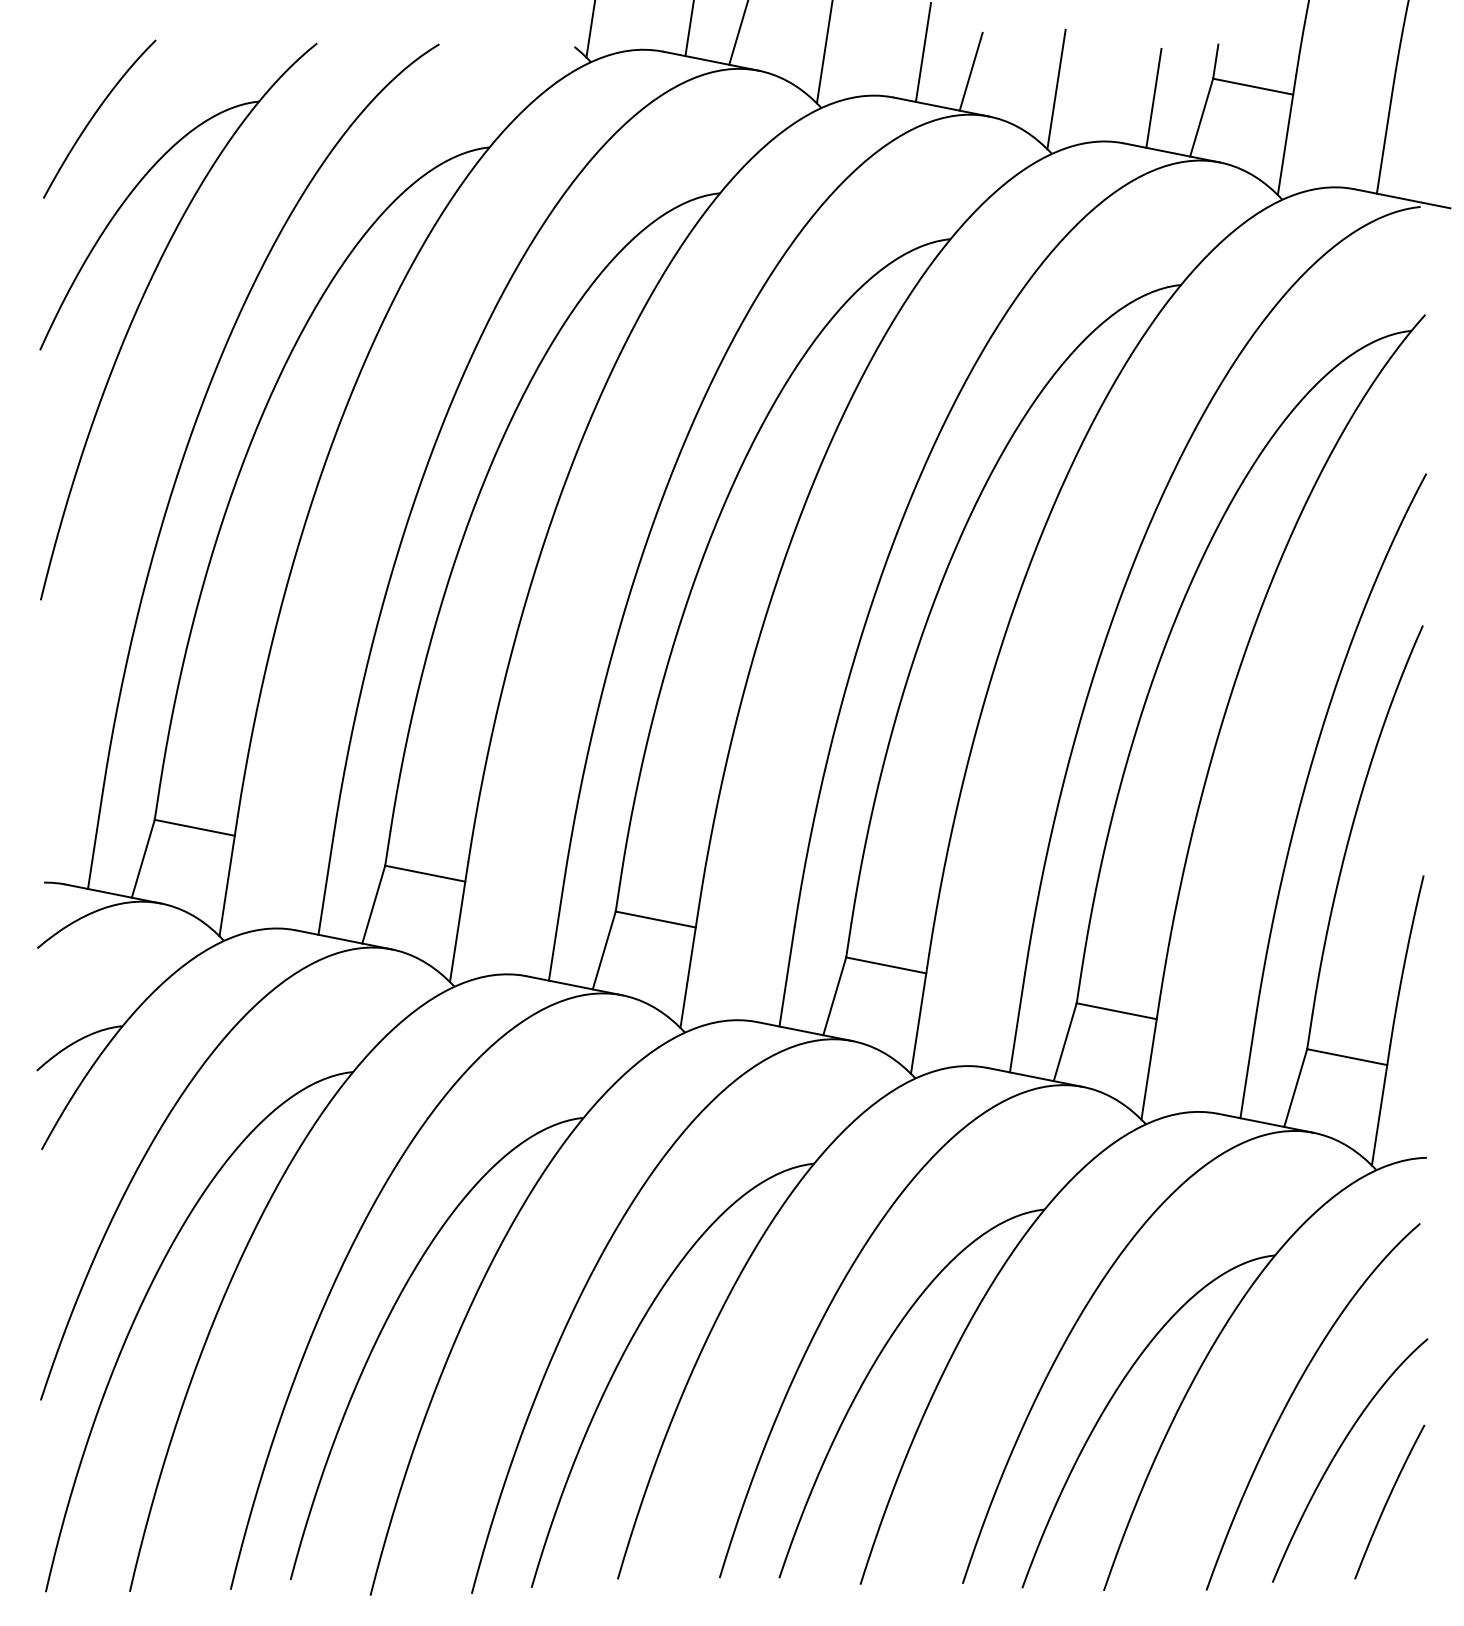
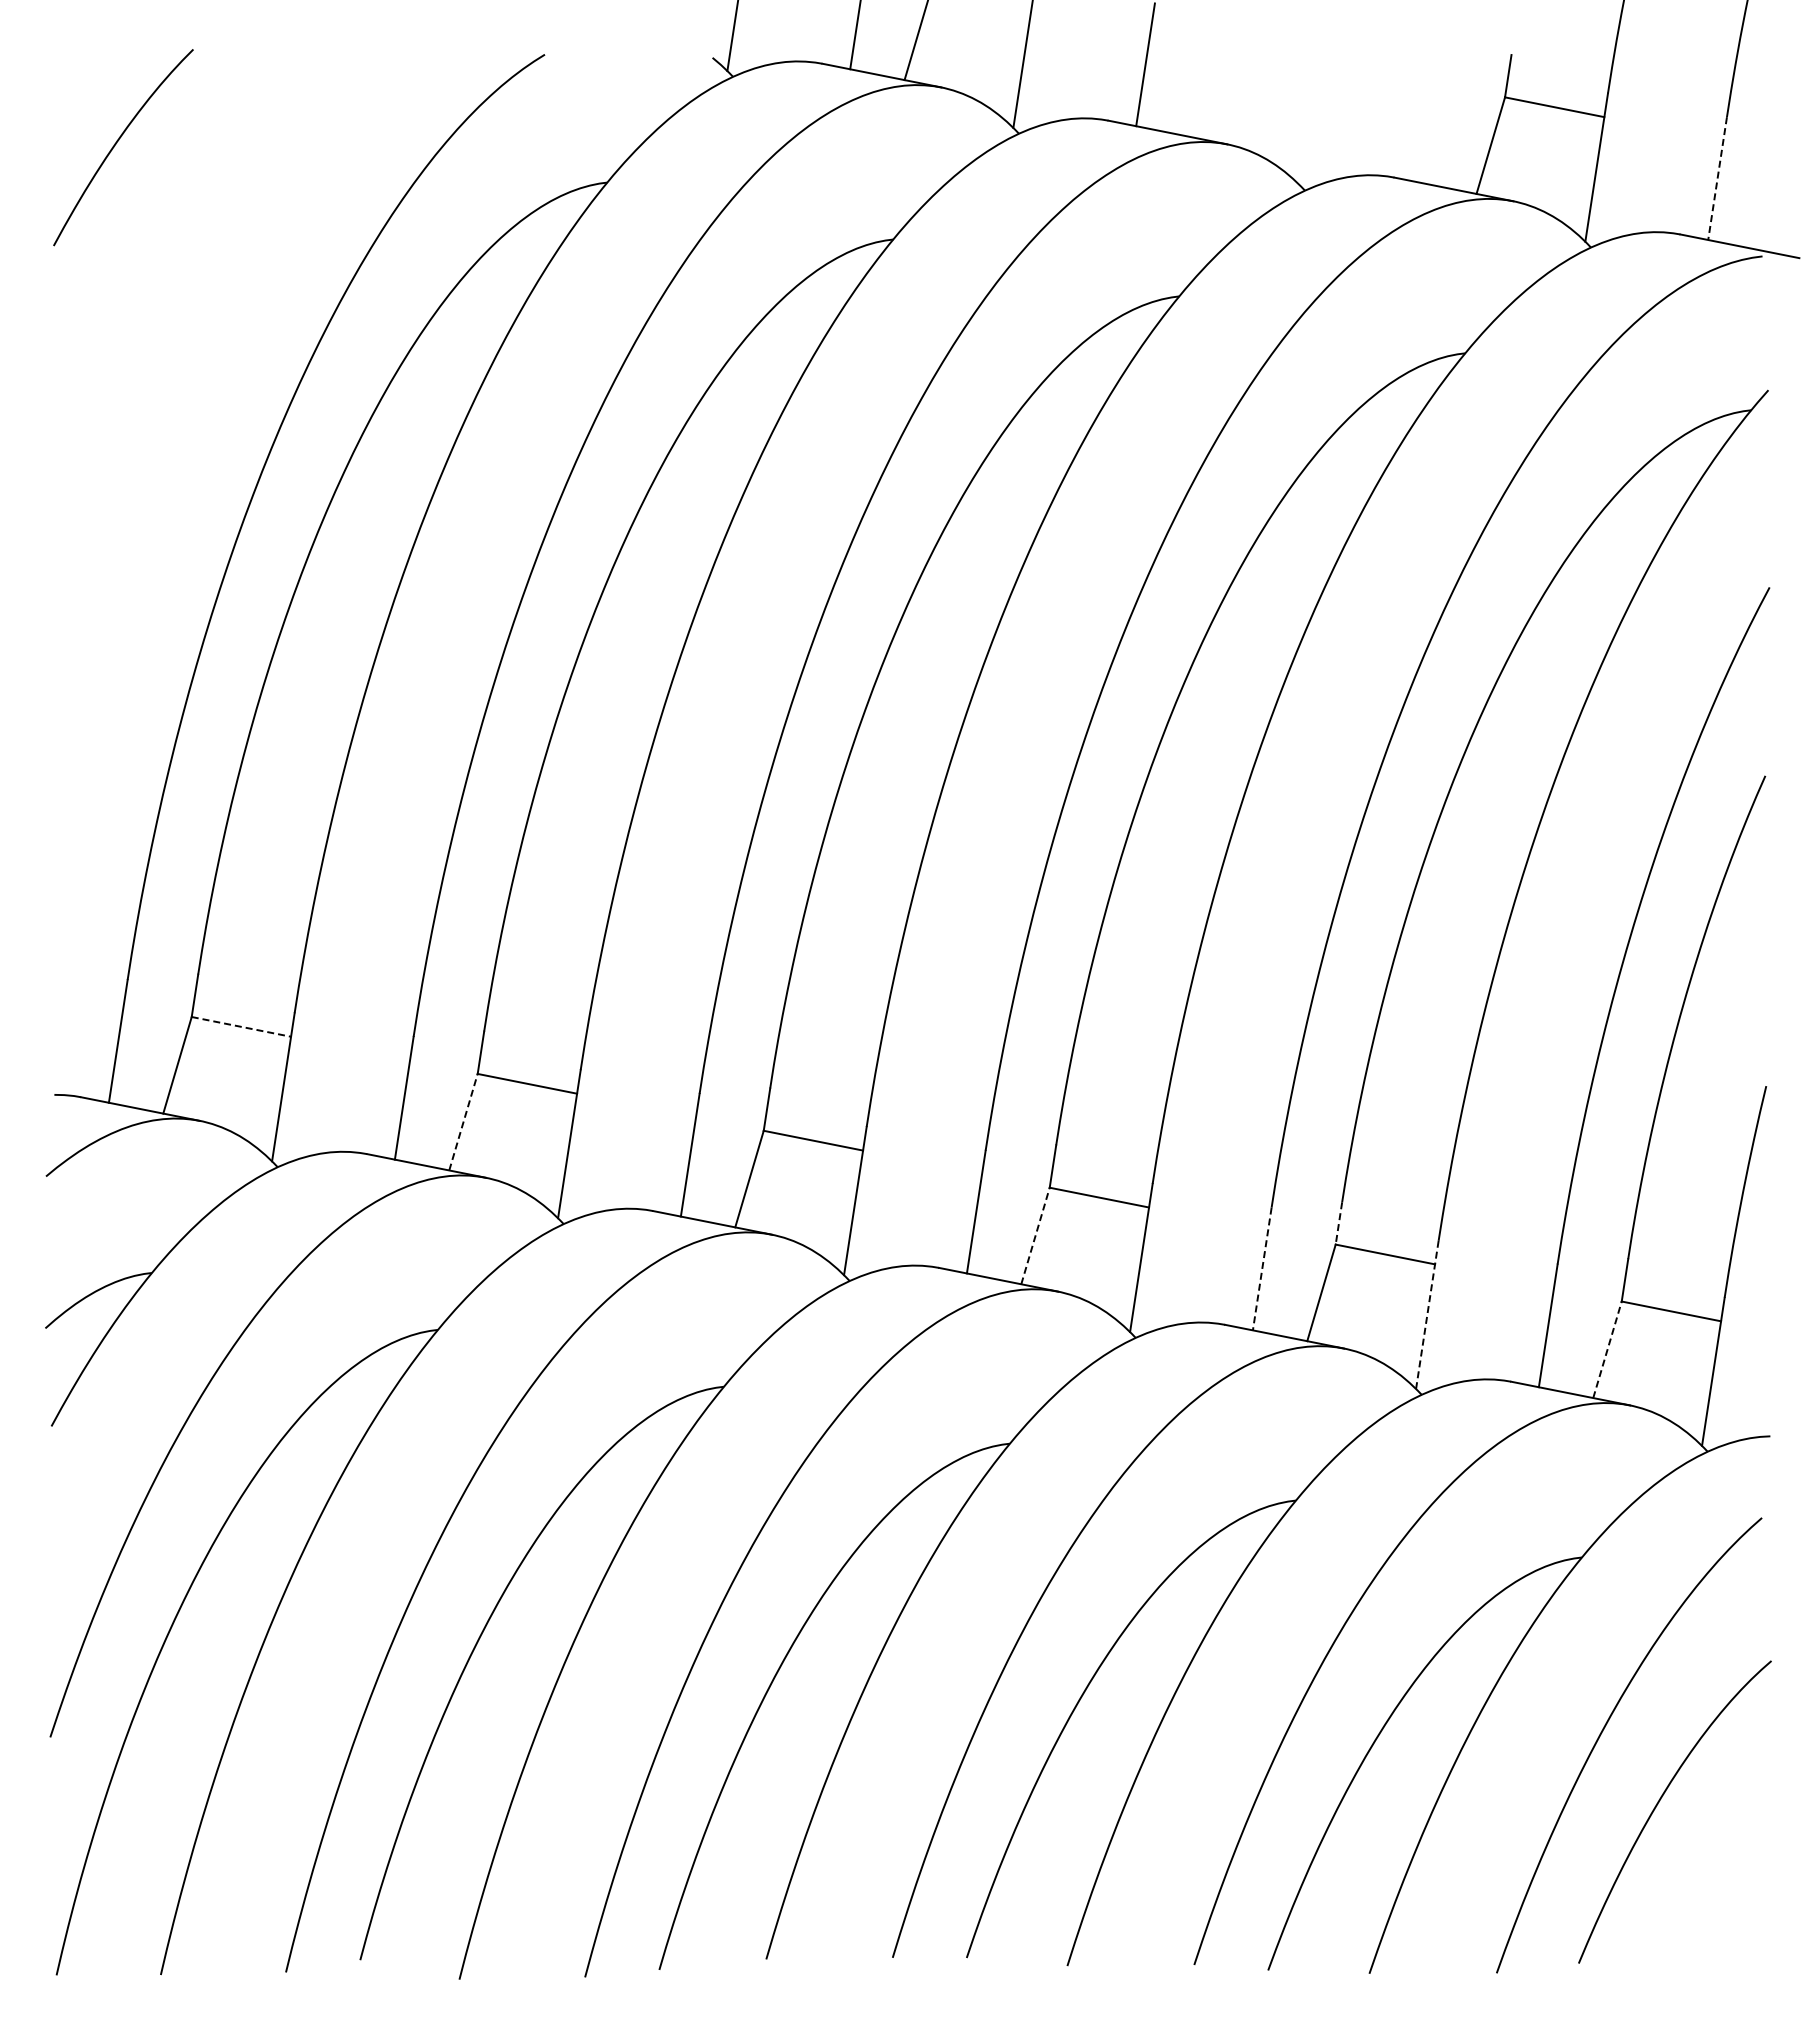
line: (970, 71) -> (1204, 88), removed
line: (1056, 89) -> (1310, 110), removed
line: (1153, 98) -> (1431, 121), removed
line: (1384, 144) -> (1717, 179), solid -> dashed
part: (140, 303) -> (174, 376), removed
line: (194, 827) -> (241, 1026), solid -> dashed
line: (373, 904) -> (463, 1121), solid -> dashed
line: (1078, 986) -> (1338, 1223), solid -> dashed
line: (834, 995) -> (1035, 1235), solid -> dashed
line: (1017, 1023) -> (1262, 1269), solid -> dashed
line: (1150, 1059) -> (1427, 1314), solid -> dashed
line: (1295, 1087) -> (1607, 1349), solid -> dashed
curve: (1388, 1501) -> (1722, 1862), removed

